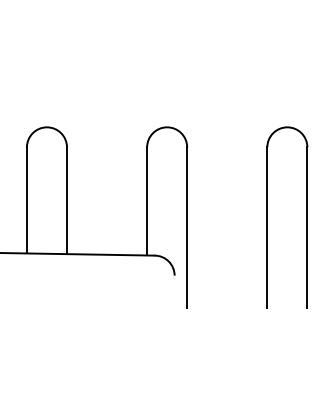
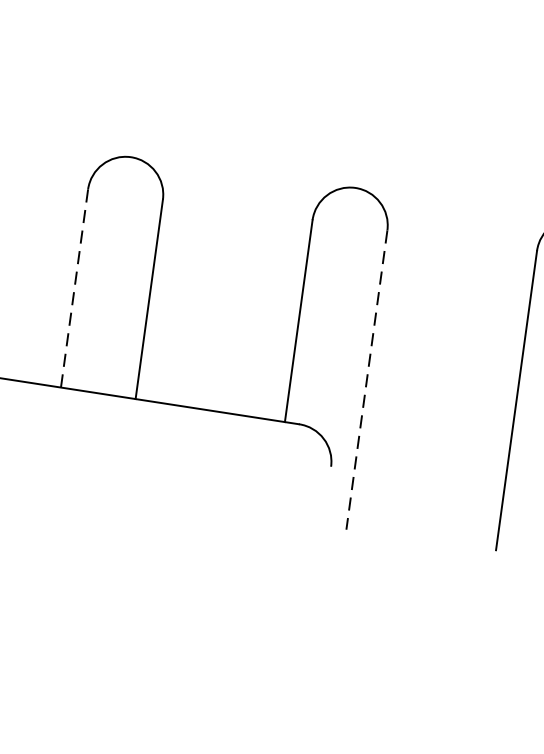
line: (26, 200) -> (73, 288), solid -> dashed
line: (187, 228) -> (367, 382), solid -> dashed

